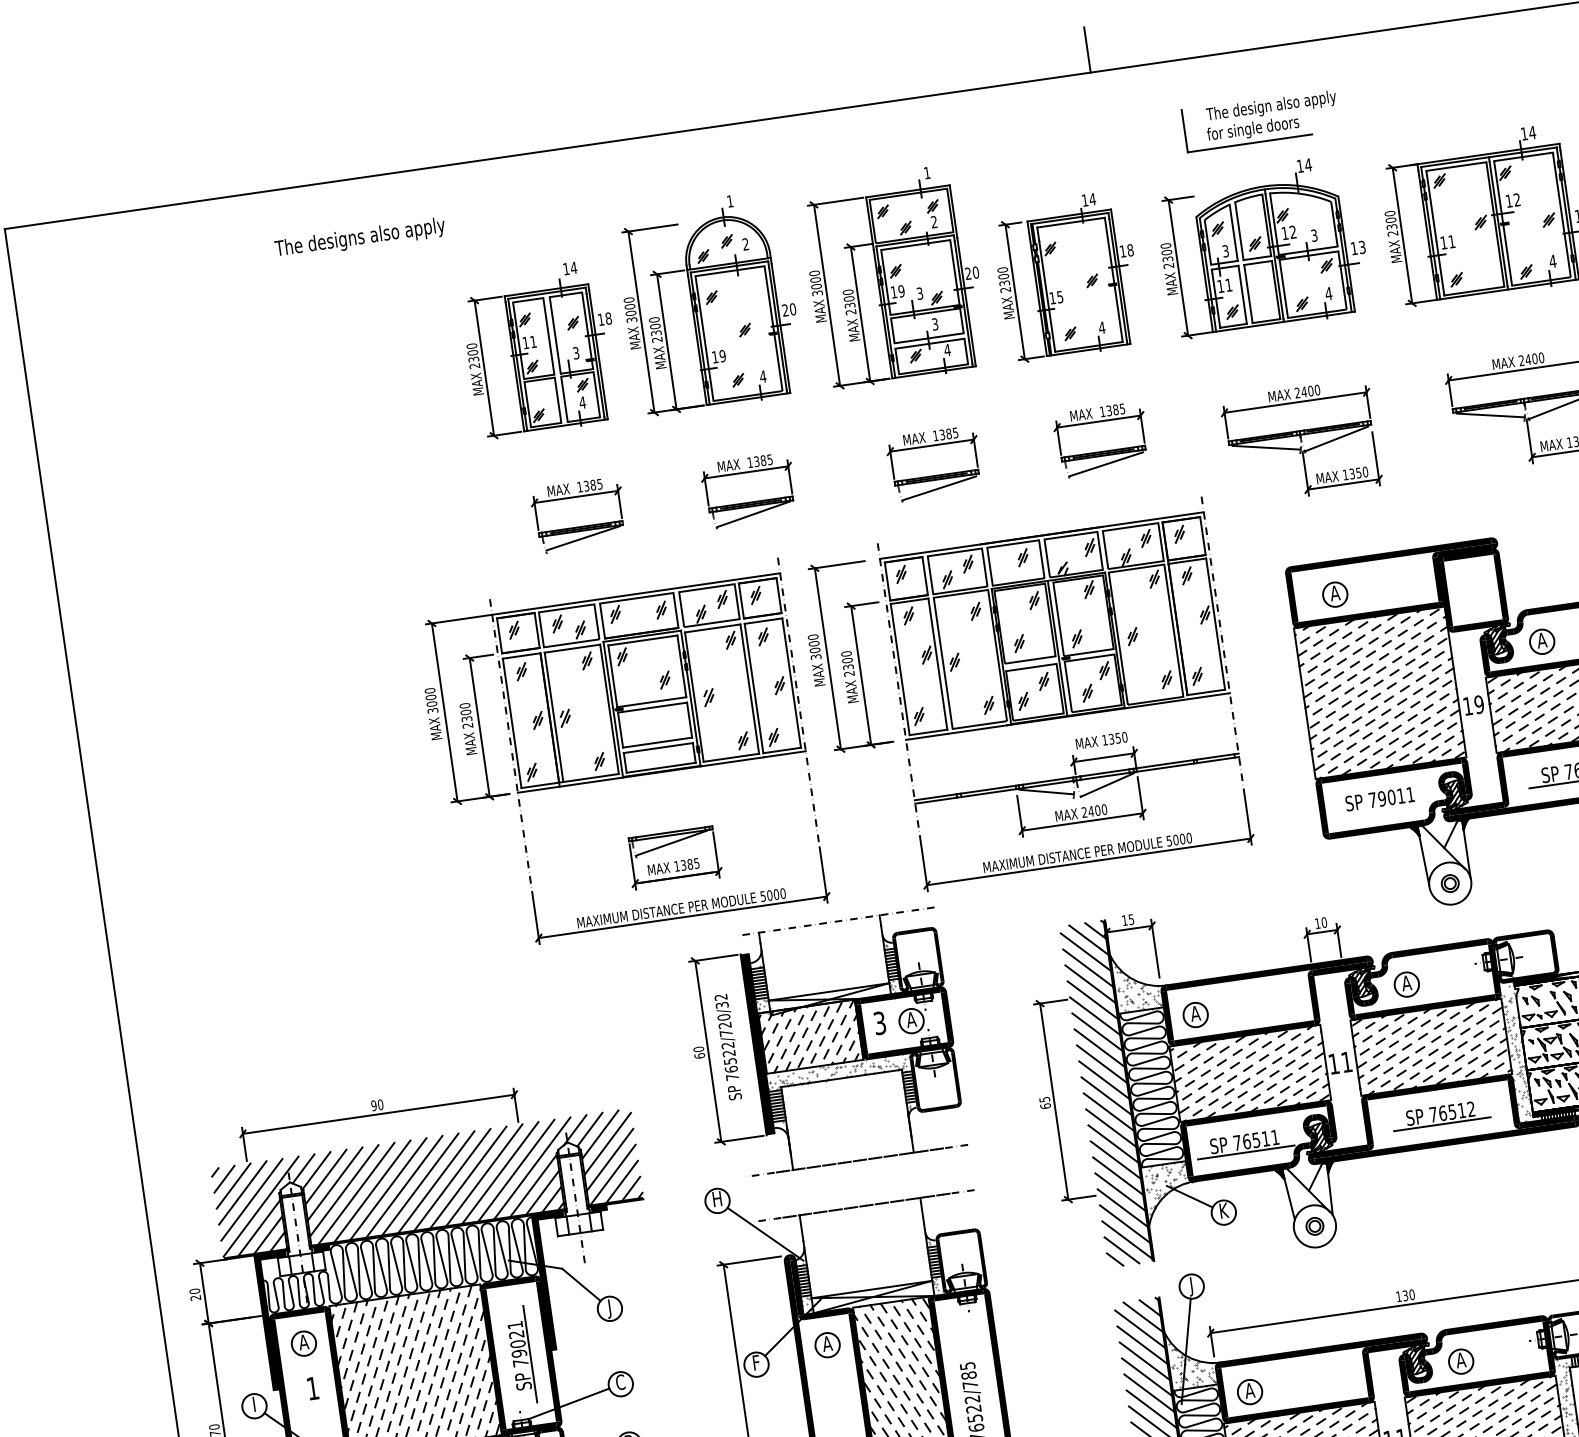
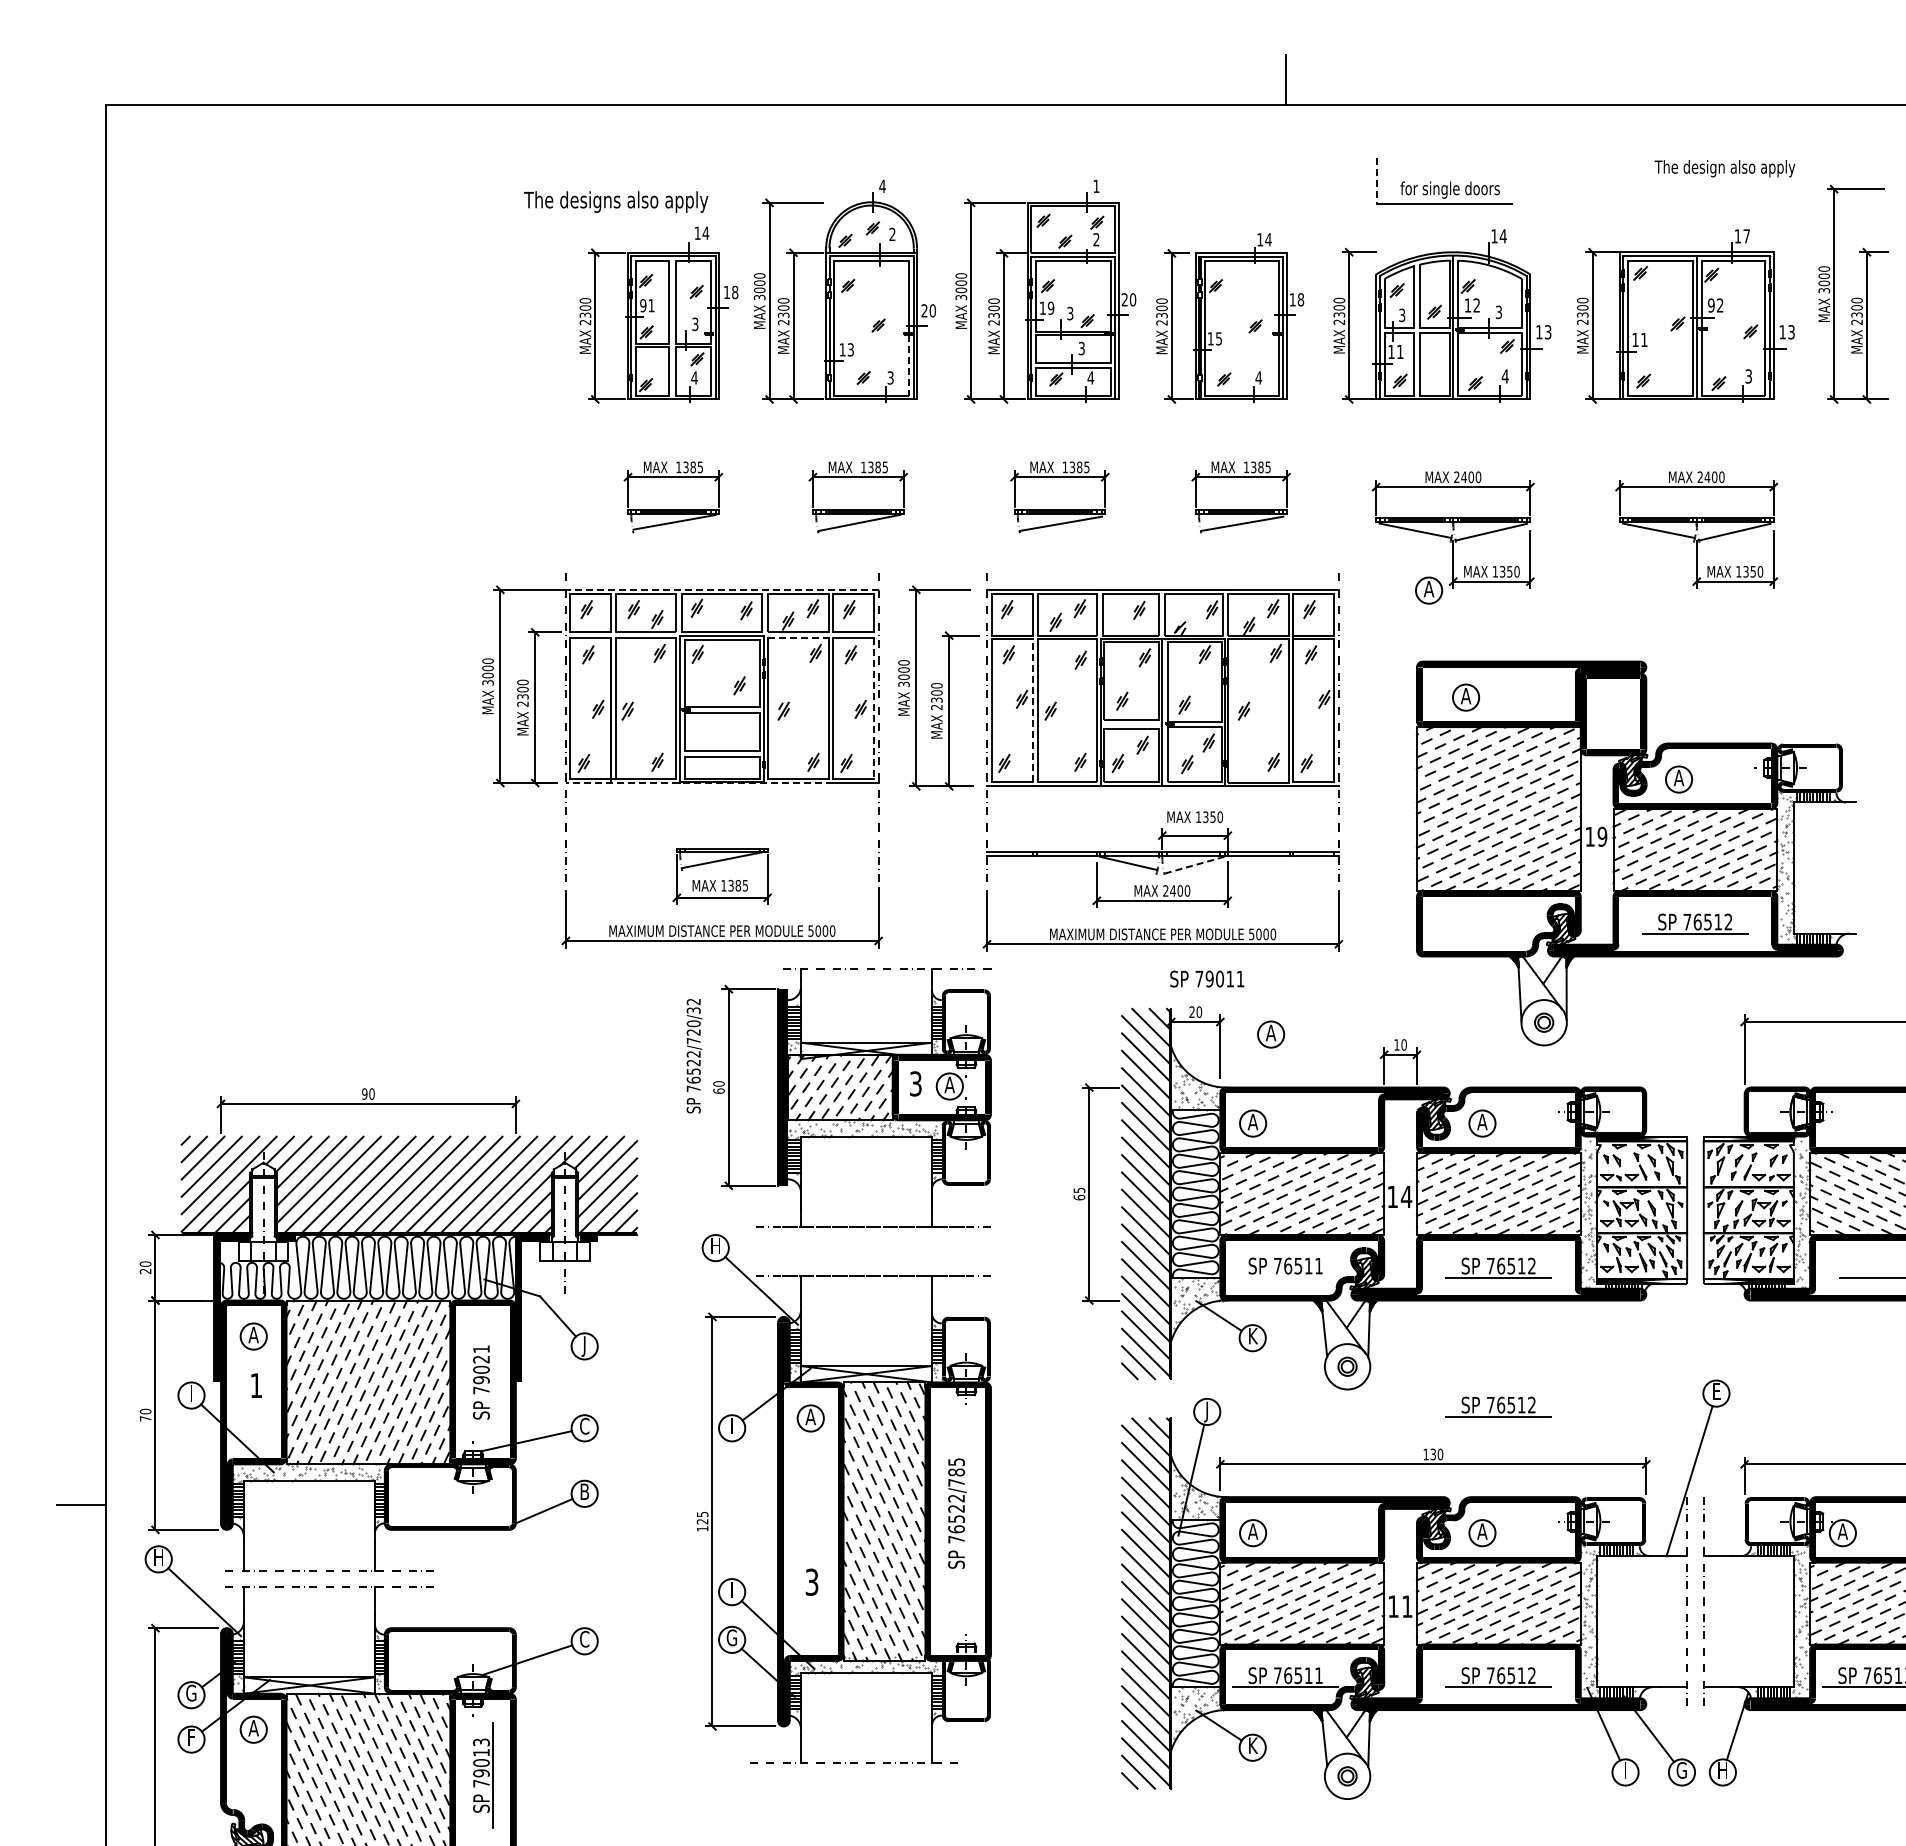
text: (1270, 106) -> (1724, 168), moved
line: (1184, 131) -> (1376, 181), solid -> dashed
text: (1532, 132) -> (1746, 236), 14 -> 17
text: (730, 200) -> (882, 185), 1 -> 4
text: (1509, 201) -> (1711, 305), 12 -> 92
text: (360, 237) -> (616, 201), moved
text: (1552, 261) -> (1748, 376), 4 -> 3
text: (525, 342) -> (643, 305), 11 -> 91
text: (722, 355) -> (850, 349), 19 -> 13
line: (778, 362) -> (909, 365), solid -> dashed
text: (762, 376) -> (890, 377), 4 -> 3
part: (1287, 500) -> (1429, 590), added
line: (635, 593) -> (721, 589), solid -> dashed
line: (712, 628) -> (798, 638), solid -> dashed
line: (937, 664) -> (1032, 710), solid -> dashed
line: (792, 683) -> (874, 708), solid -> dashed
line: (640, 775) -> (699, 783), solid -> dashed
line: (1107, 785) -> (1194, 865), solid -> dashed
text: (1380, 798) -> (1207, 978), moved
text: (1127, 920) -> (1195, 1012), 15 -> 20
part: (1200, 930) -> (1271, 1034), added
text: (729, 1047) -> (694, 1056), moved
text: (1346, 1061) -> (1406, 1196), 11 -> 14
line: (1245, 1152) -> (1285, 1277), removed
part: (1459, 1242) -> (1498, 1406), added
line: (529, 1354) -> (492, 1382), removed
text: (756, 1362) -> (732, 1425), F -> I

